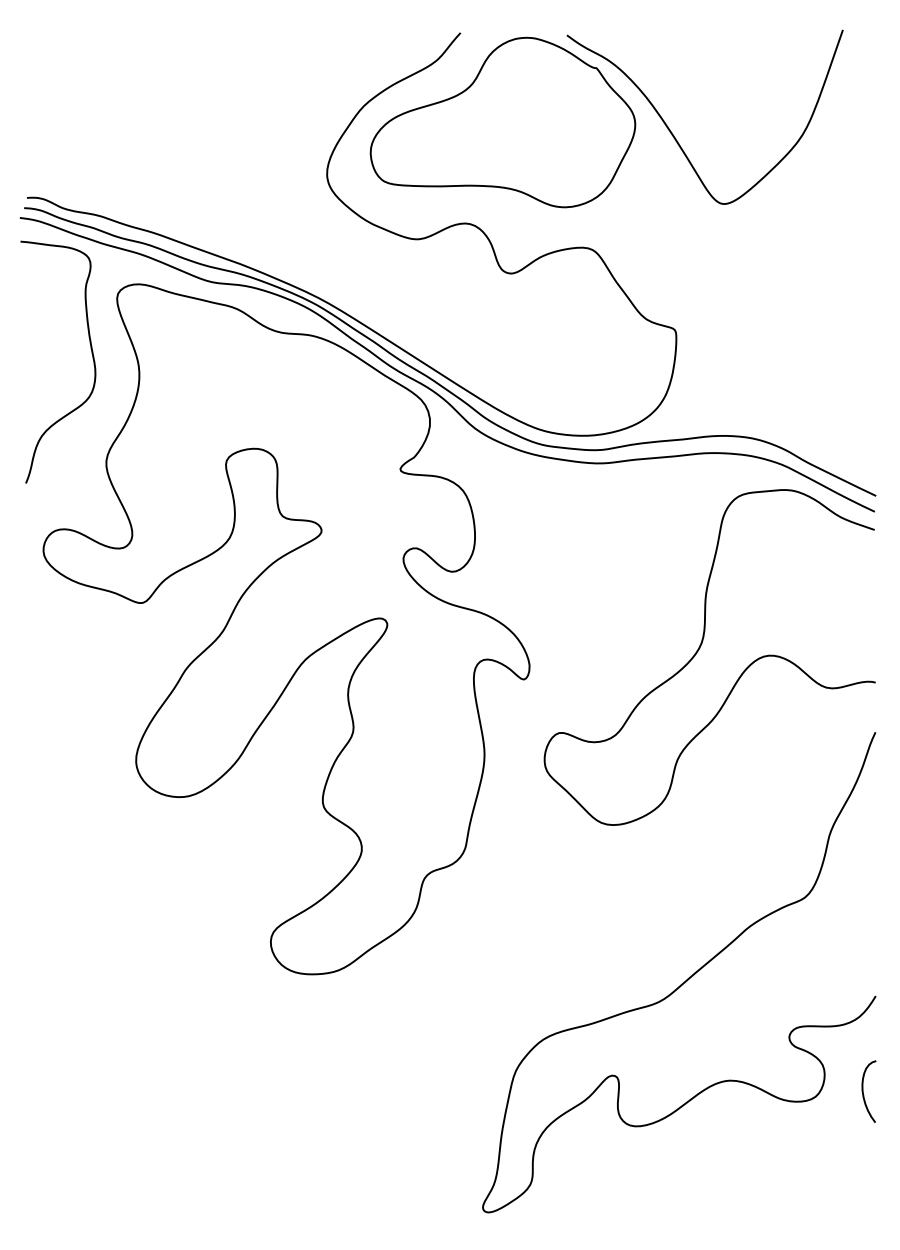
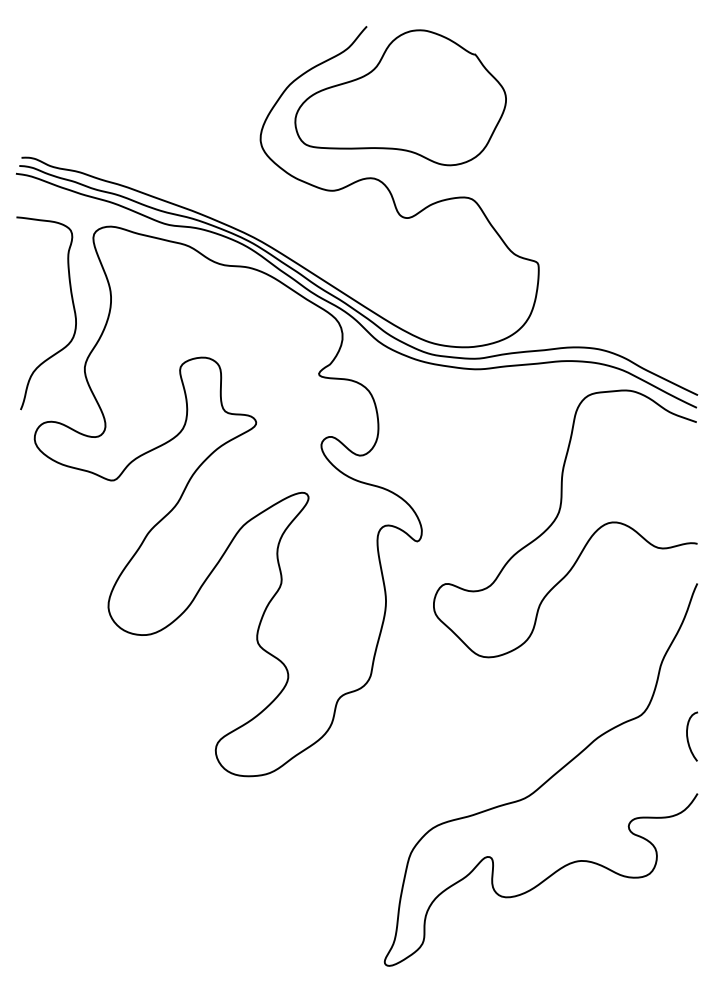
curve: (674, 135) -> (537, 108), removed
curve: (91, 353) -> (72, 306), moved
curve: (863, 1091) -> (687, 736), moved

